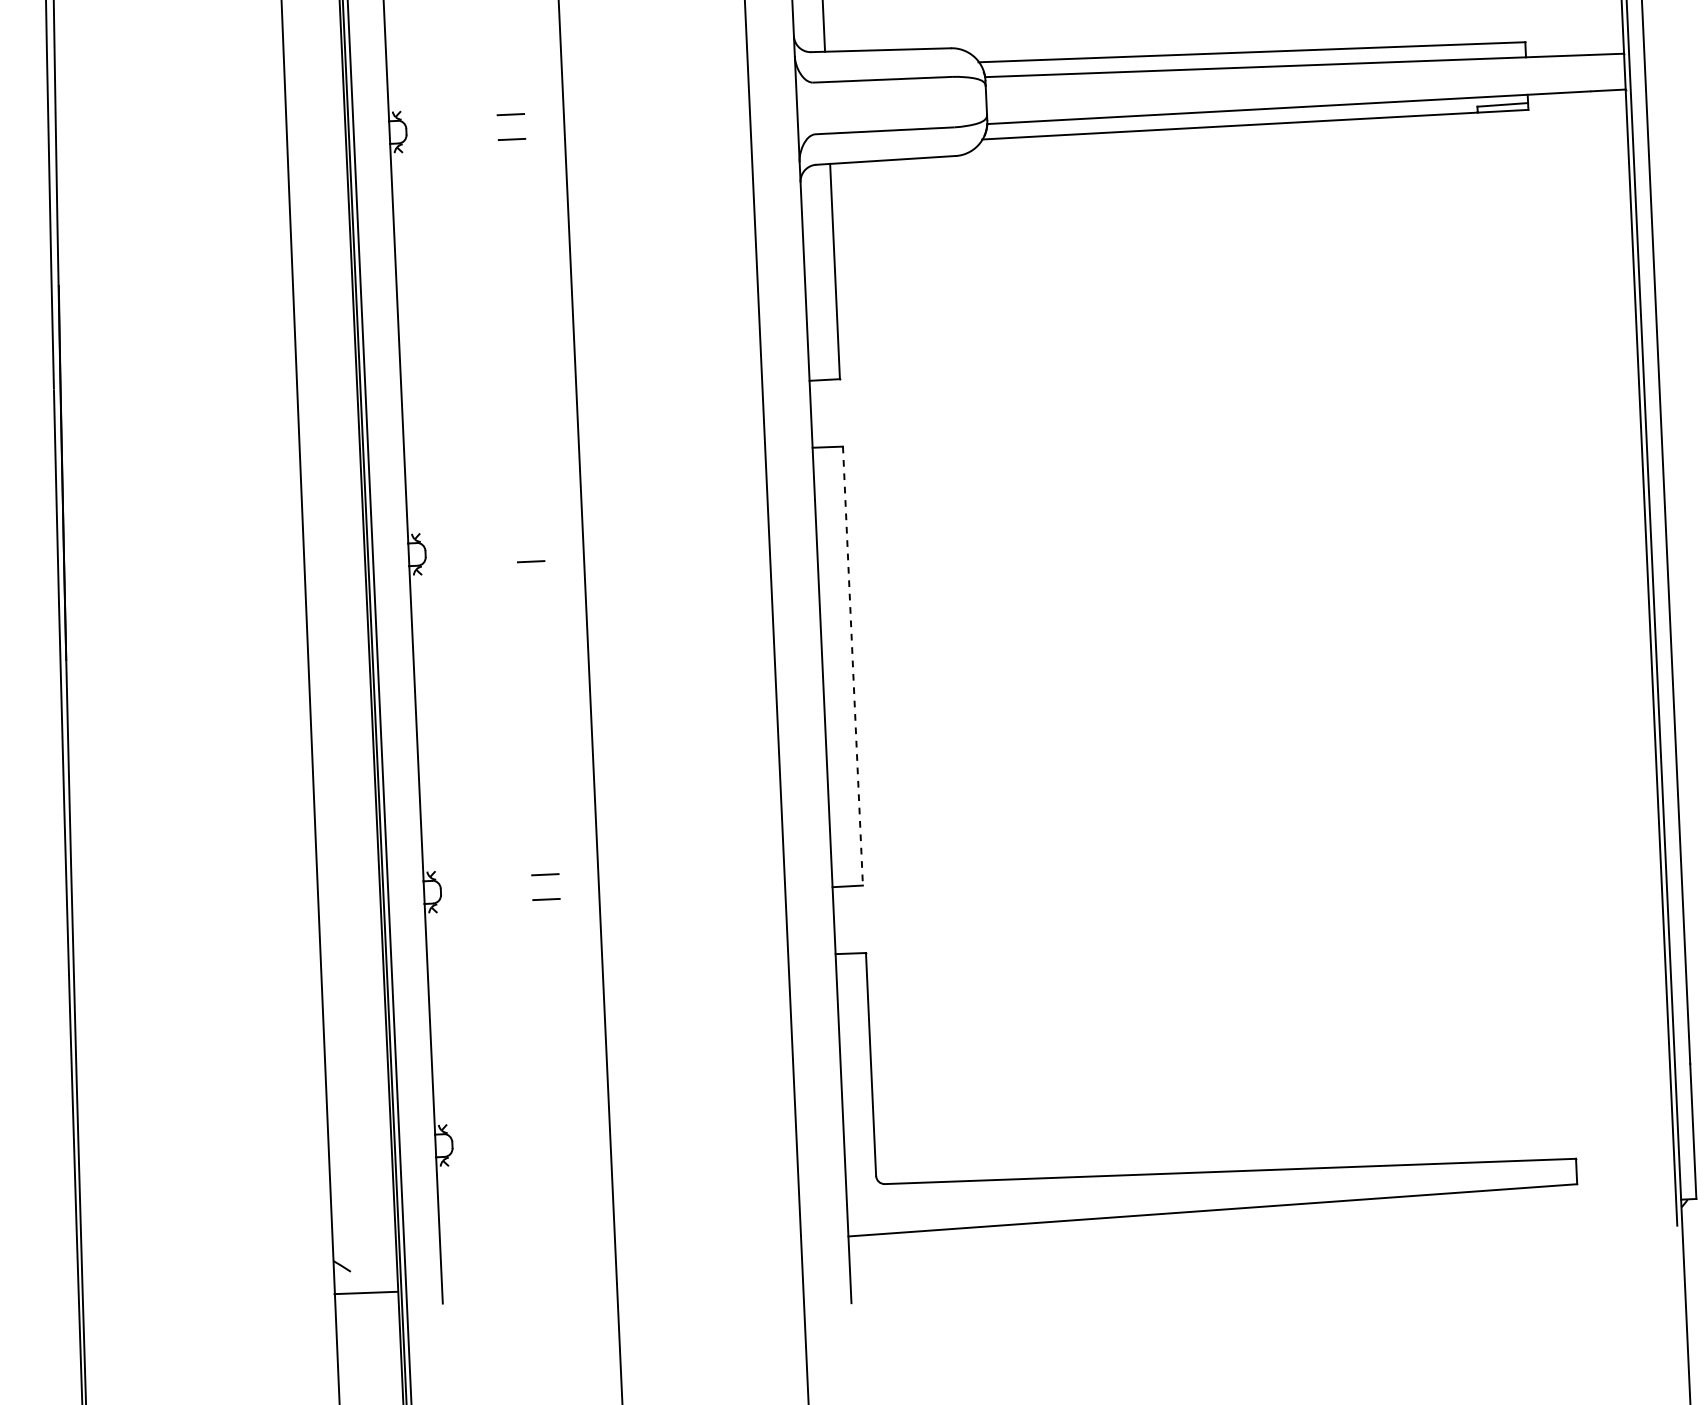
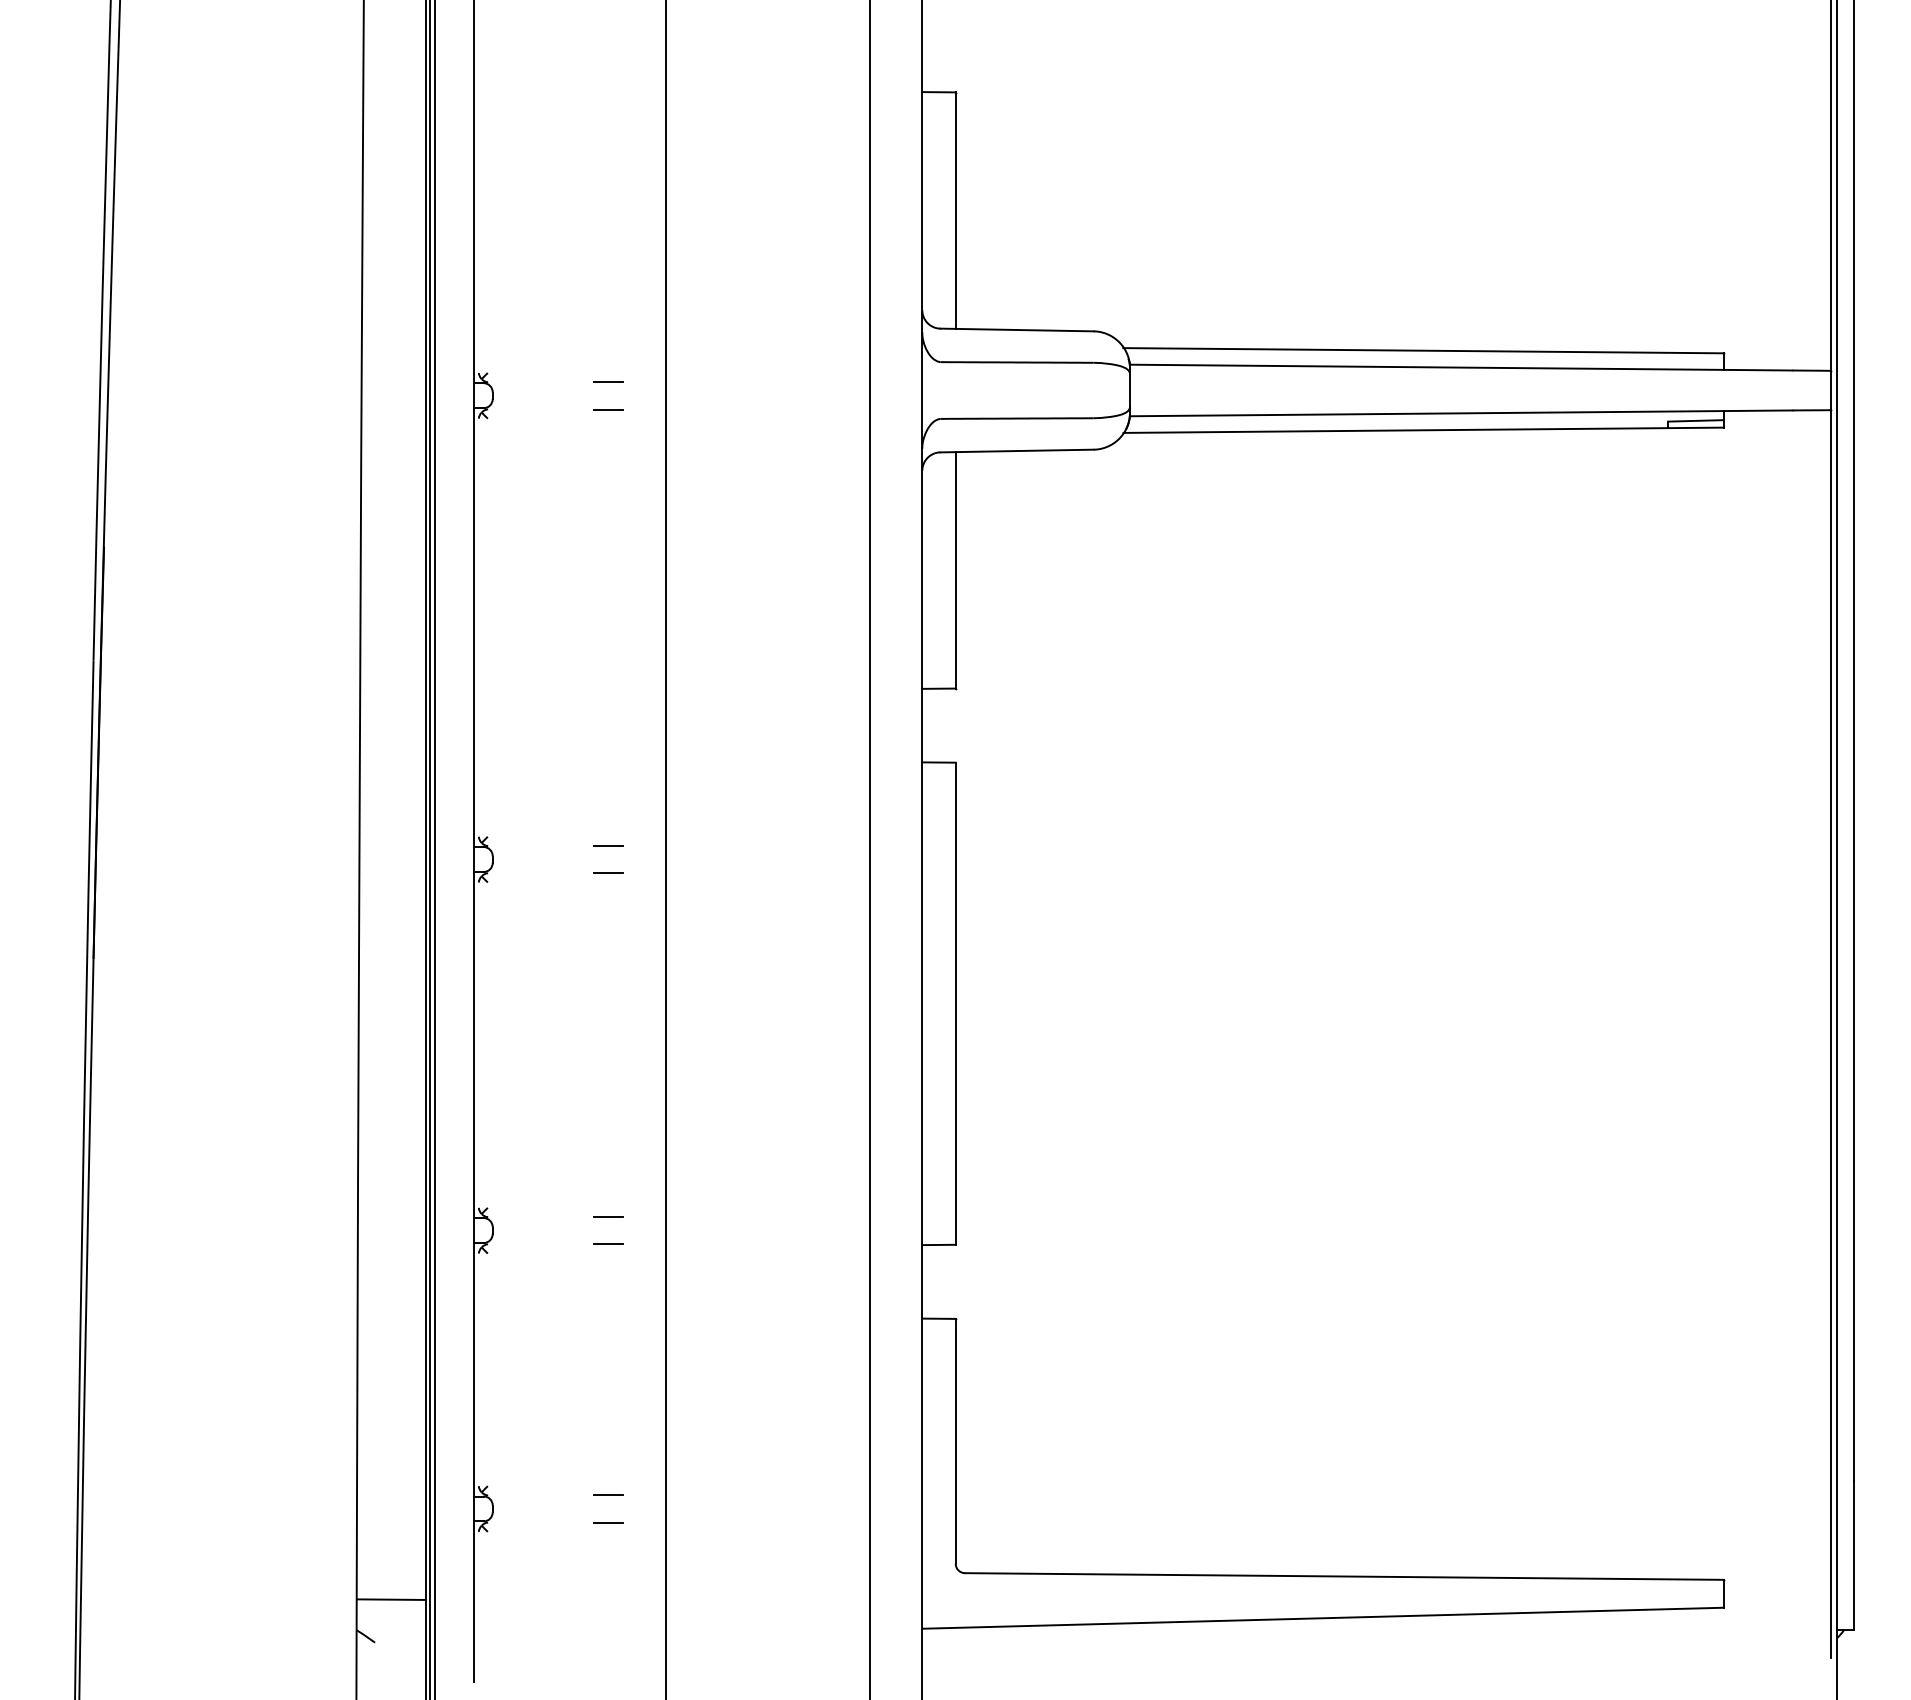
line: (529, 537) -> (607, 846), added
line: (852, 666) -> (955, 1004), dashed -> solid
line: (556, 1128) -> (607, 1495), added
line: (557, 1152) -> (607, 1522), added
line: (365, 1292) -> (391, 1599), moved

